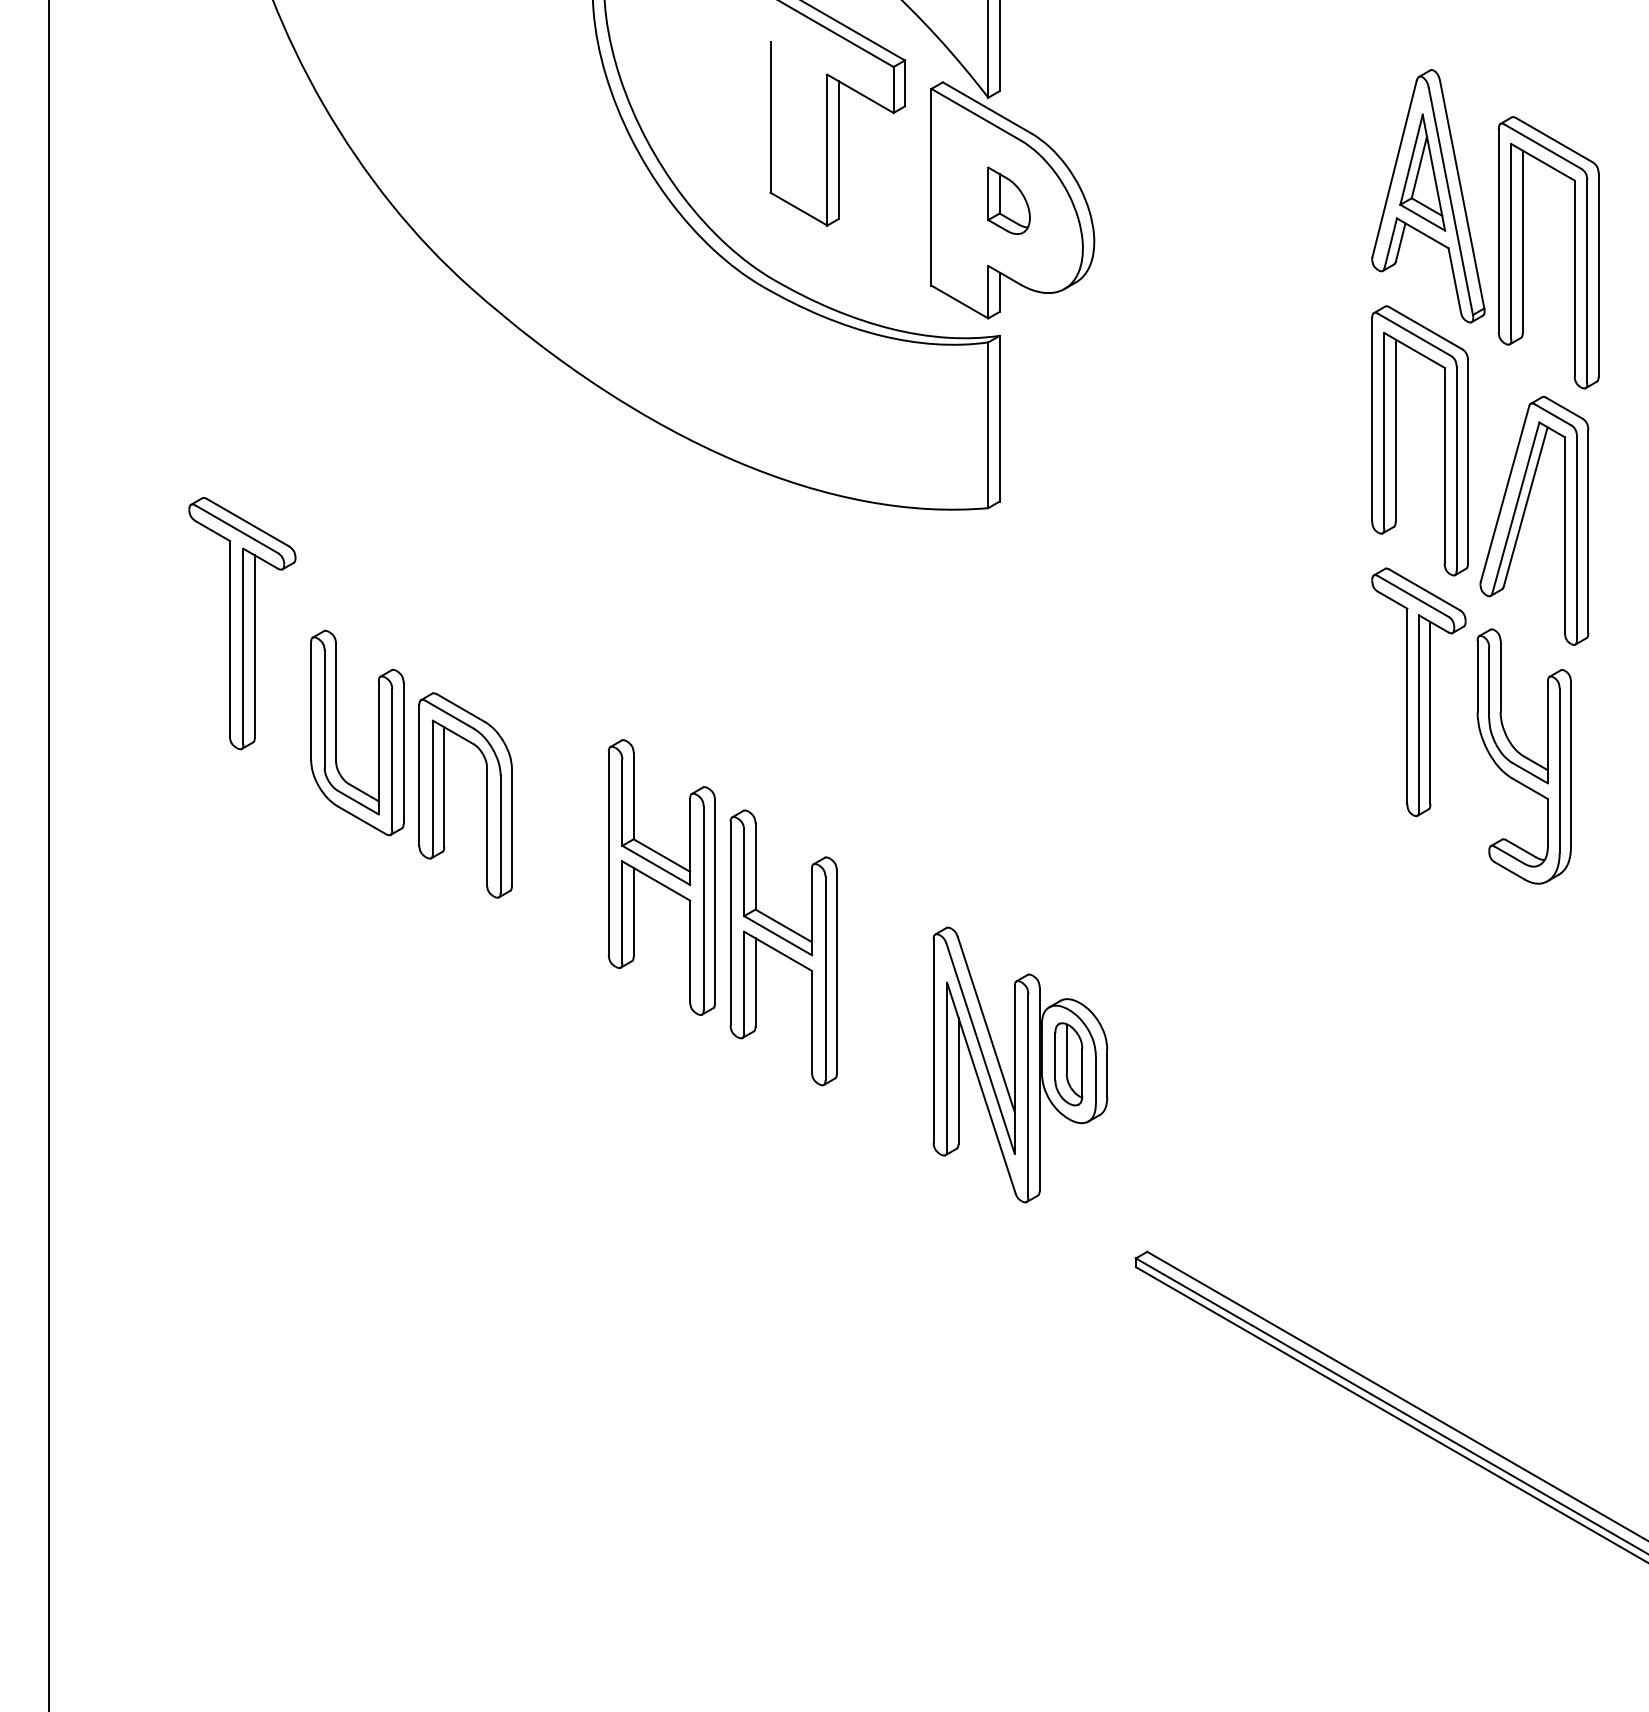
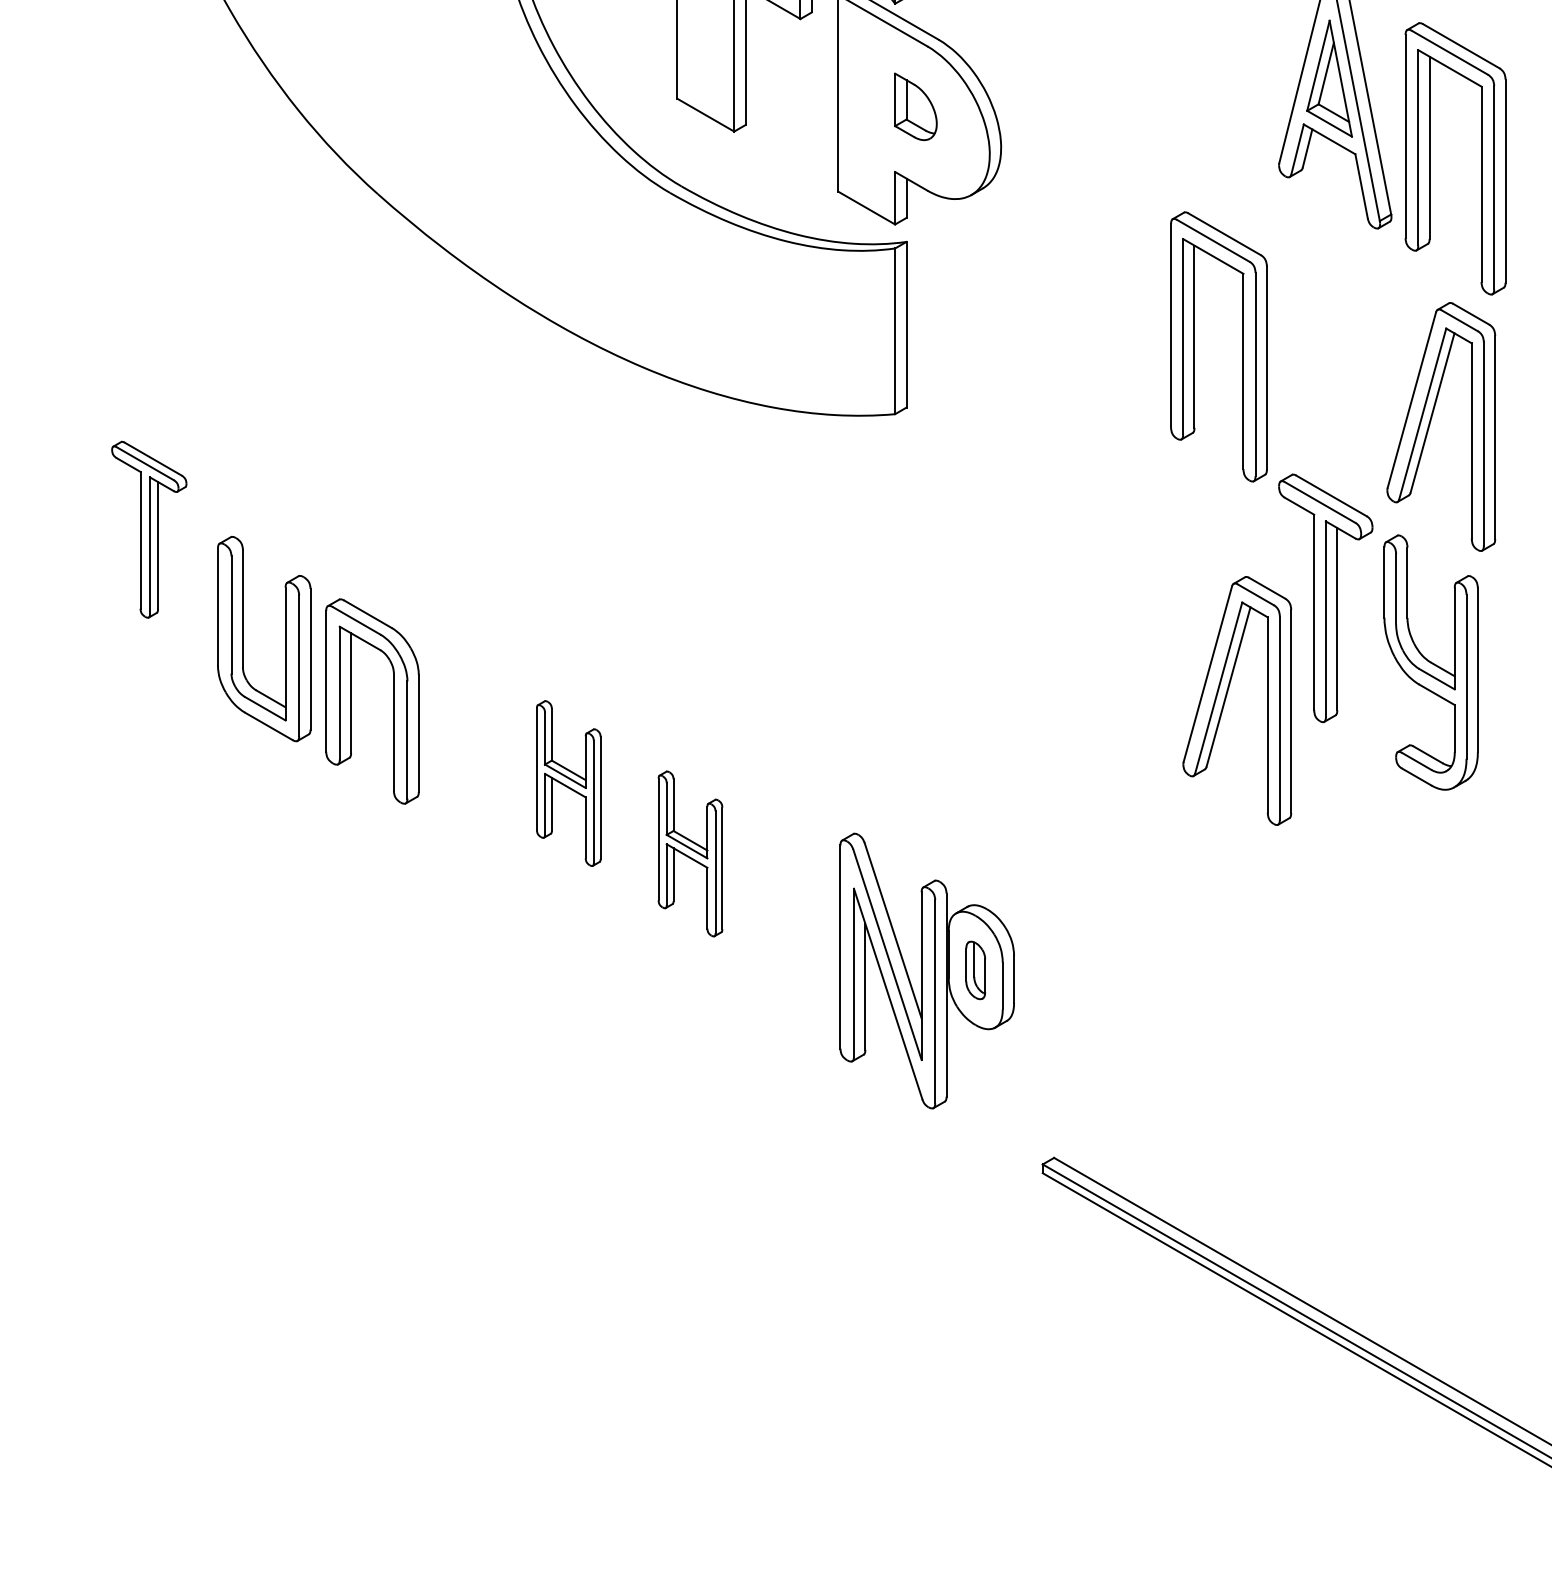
part: (1396, 440) -> (1195, 346), moved
part: (242, 623) -> (149, 529), size x0.7
part: (1319, 793) -> (1226, 699), added
part: (661, 877) -> (568, 783), size x0.6
part: (783, 947) -> (690, 853), size x0.6
part: (1068, 1064) -> (975, 970), size x0.7

